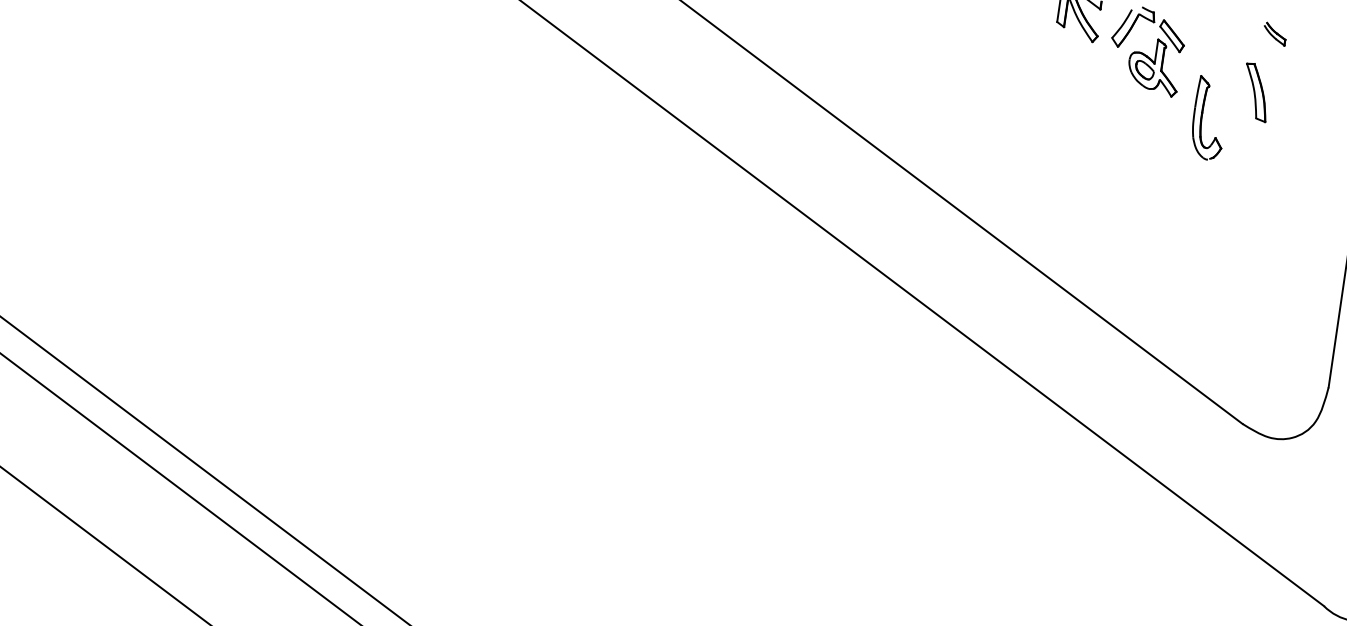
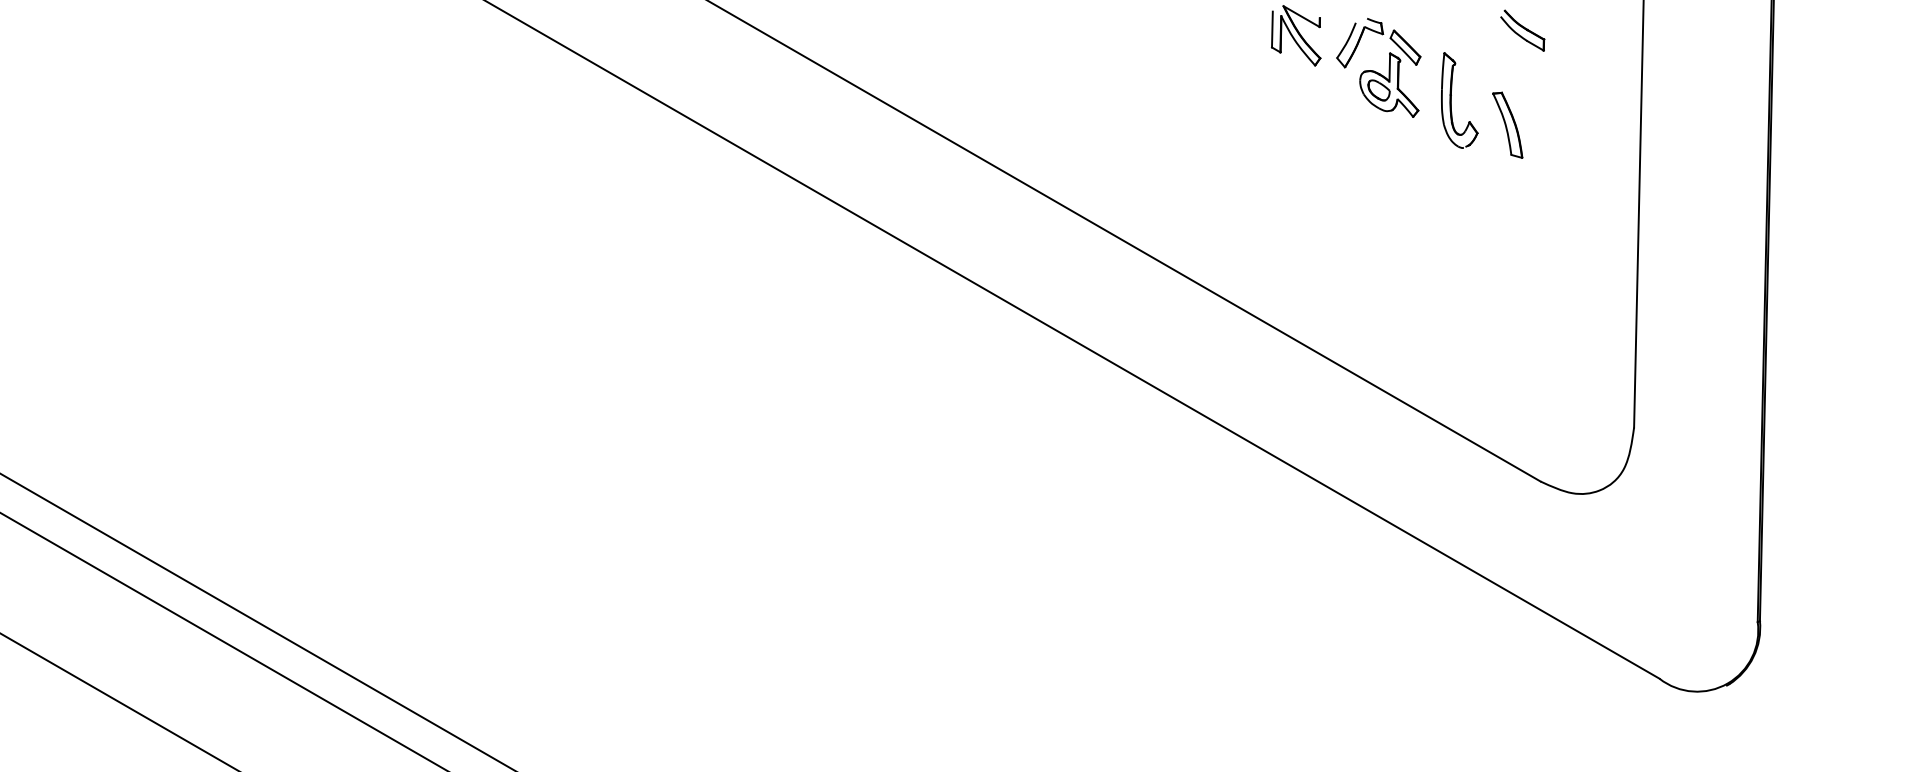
part: (1274, 33) -> (1522, 30), size x1.67
part: (1256, 91) -> (1507, 124), moved
part: (1202, 117) -> (1451, 100), moved

